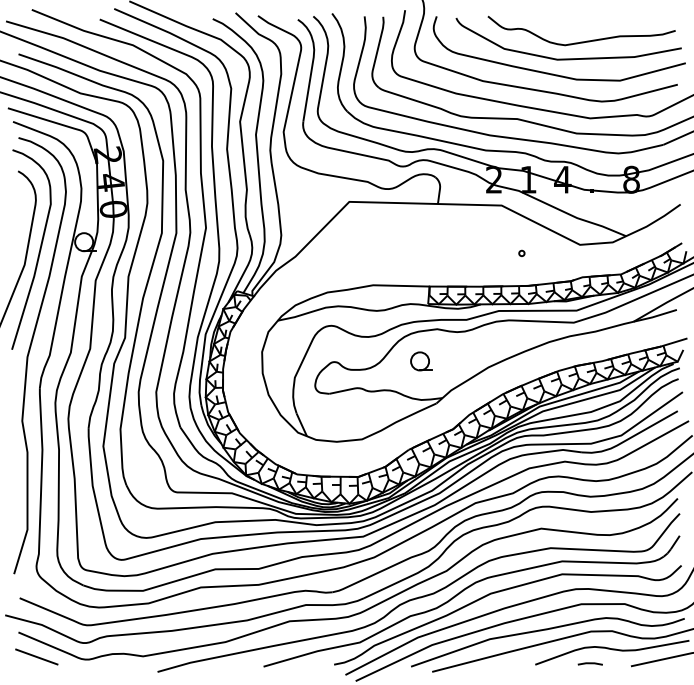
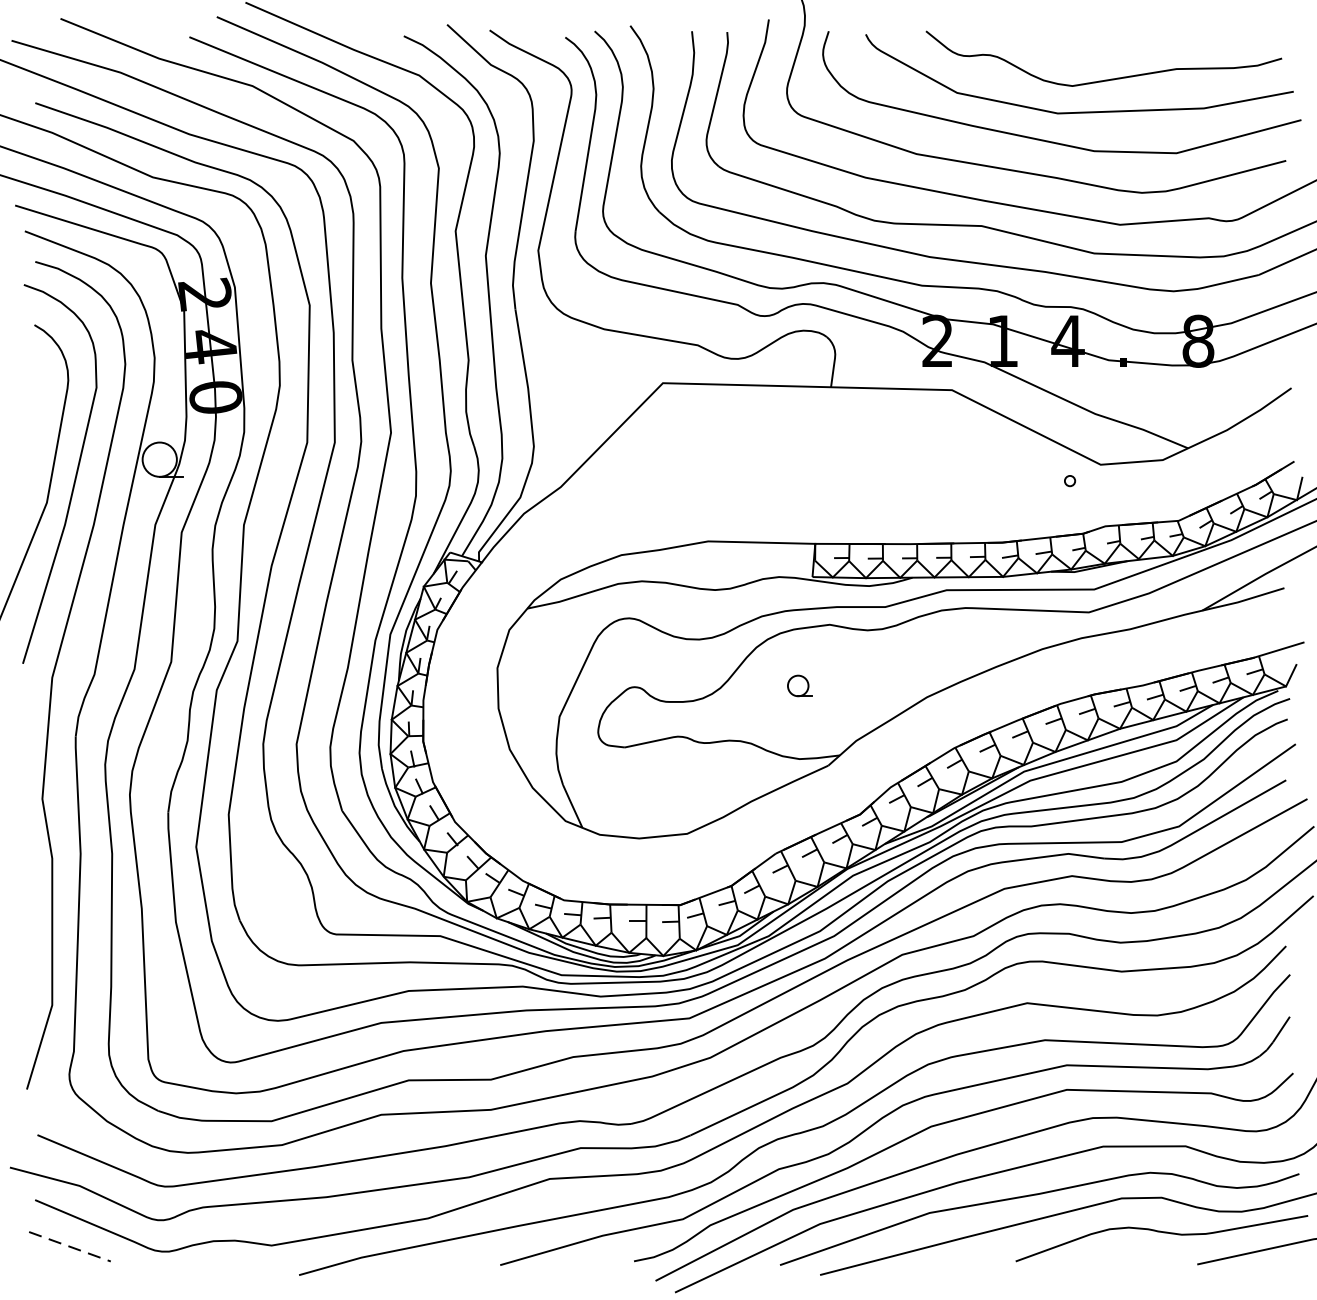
circle: (521, 252) -> (1069, 479), moved
part: (421, 361) -> (799, 686), size x0.6
line: (36, 657) -> (69, 1247), solid -> dashed
line: (589, 663) -> (1118, 1259), removed

